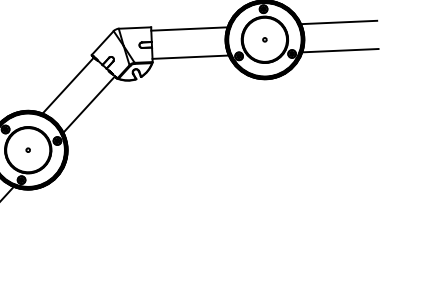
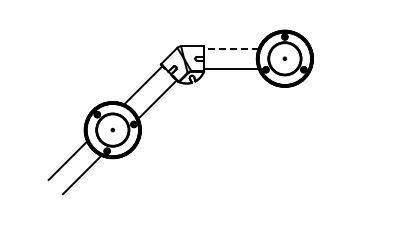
line: (339, 22) -> (338, 48), removed
line: (188, 28) -> (230, 48), solid -> dashed
line: (340, 50) -> (338, 68), removed

